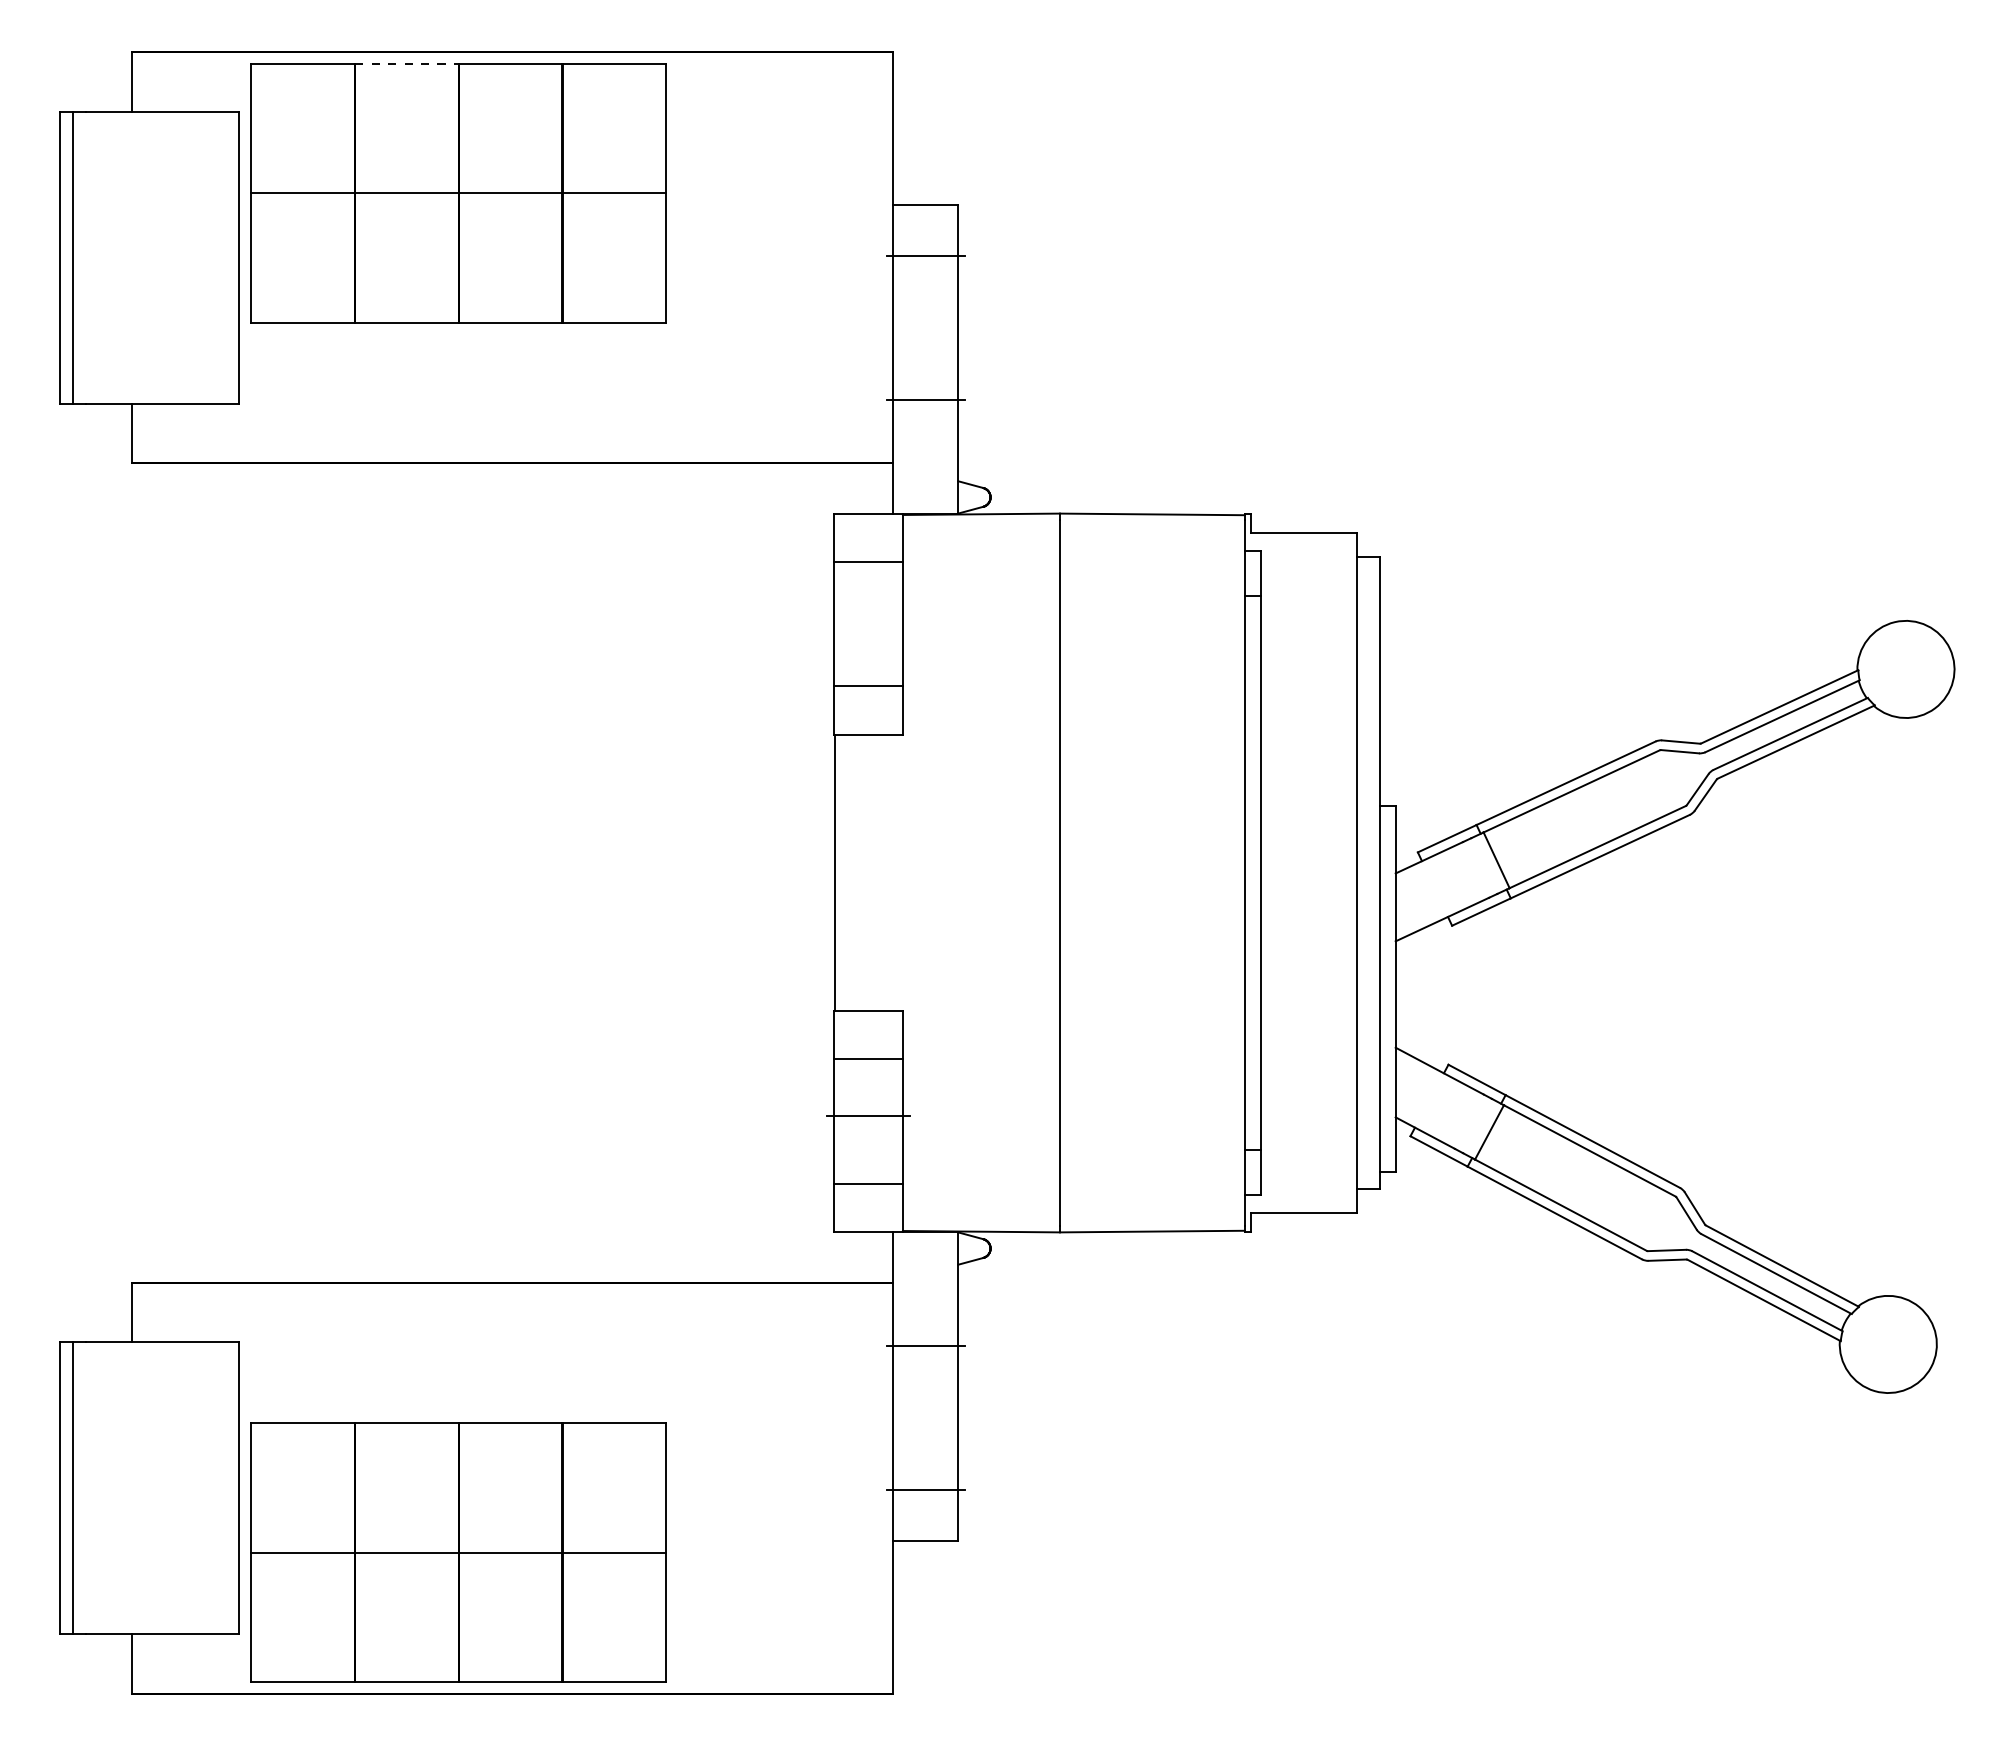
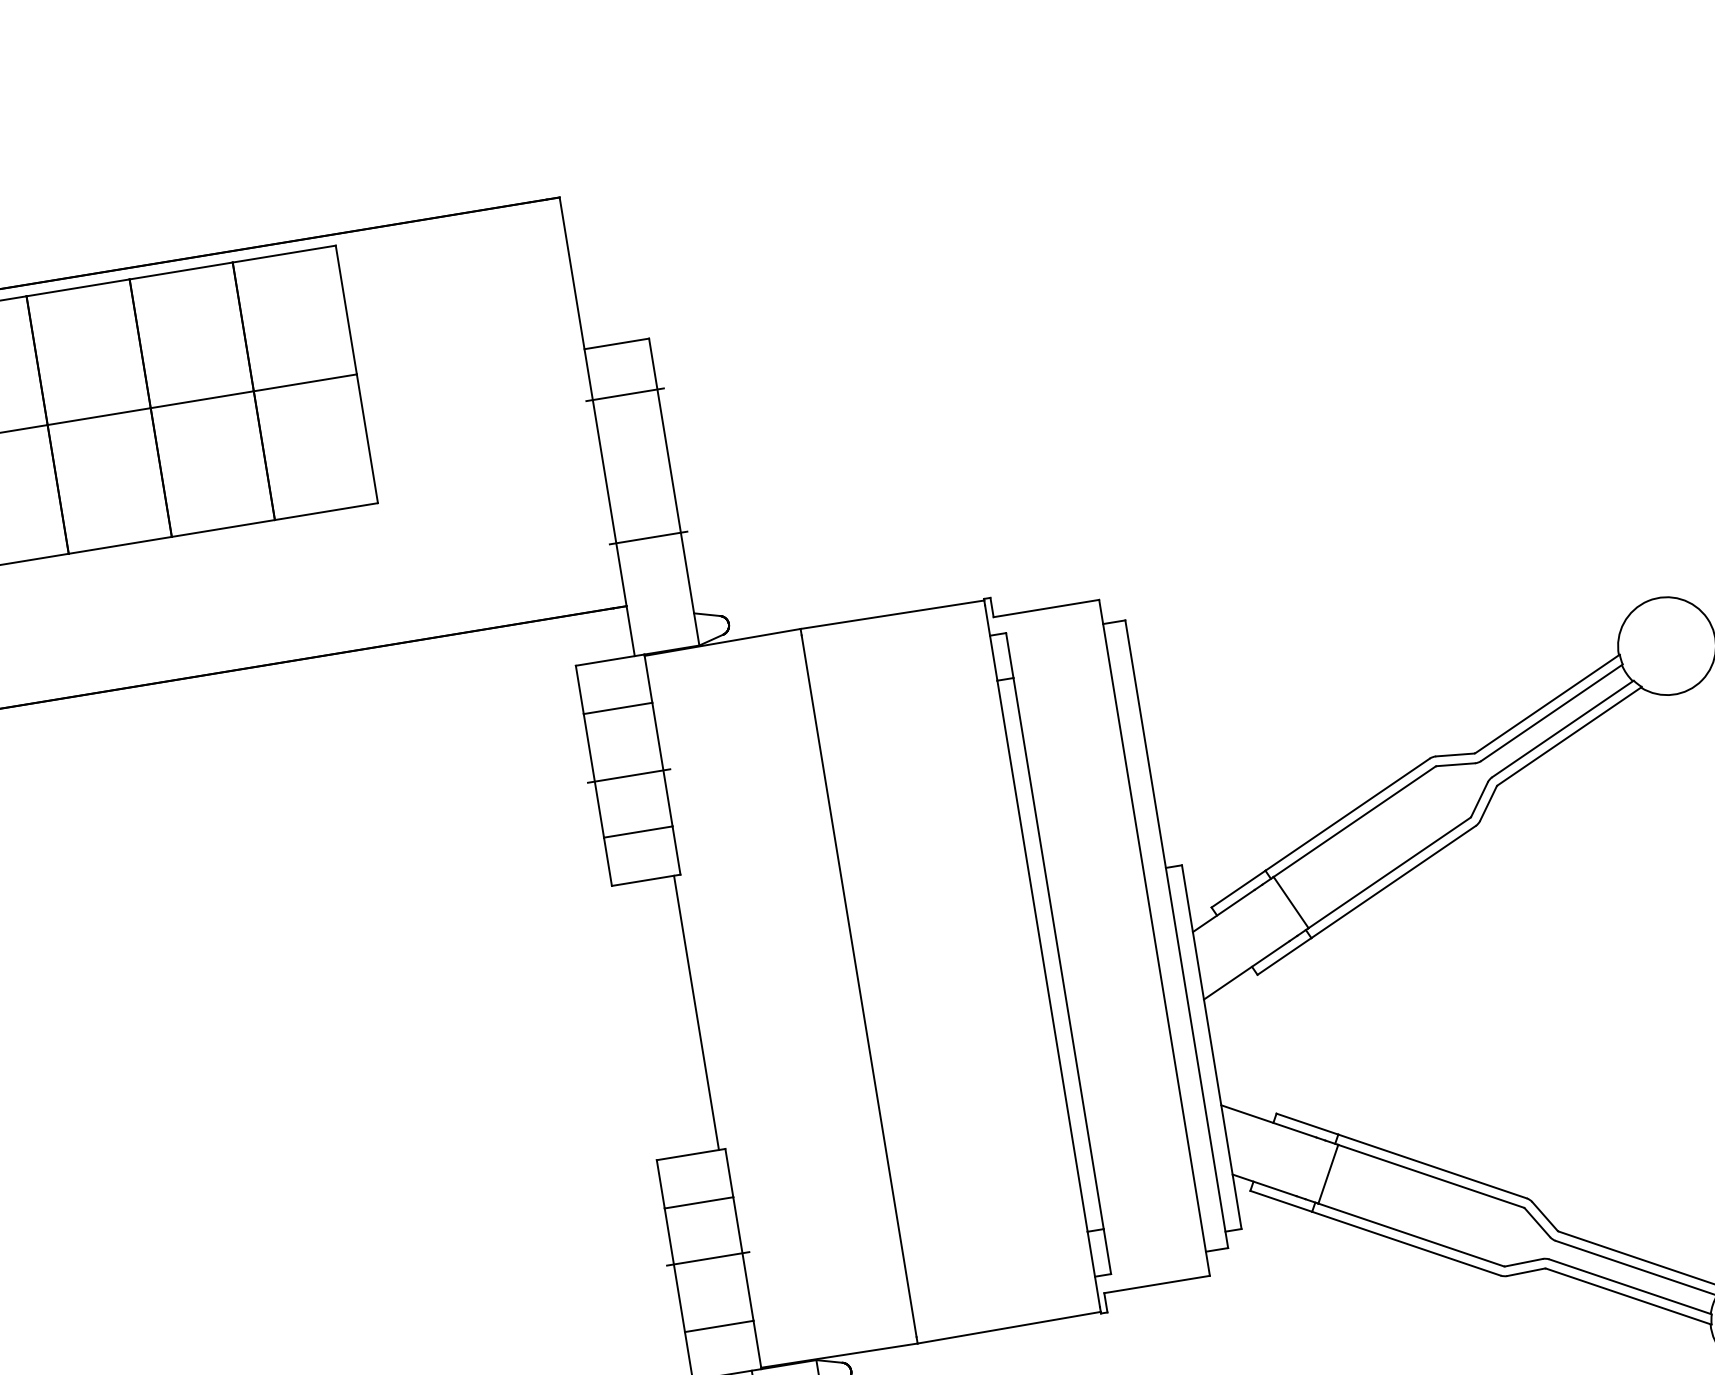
line: (406, 63) -> (77, 287), dashed -> solid
line: (868, 630) -> (629, 776), added
line: (835, 872) -> (696, 1012), moved

